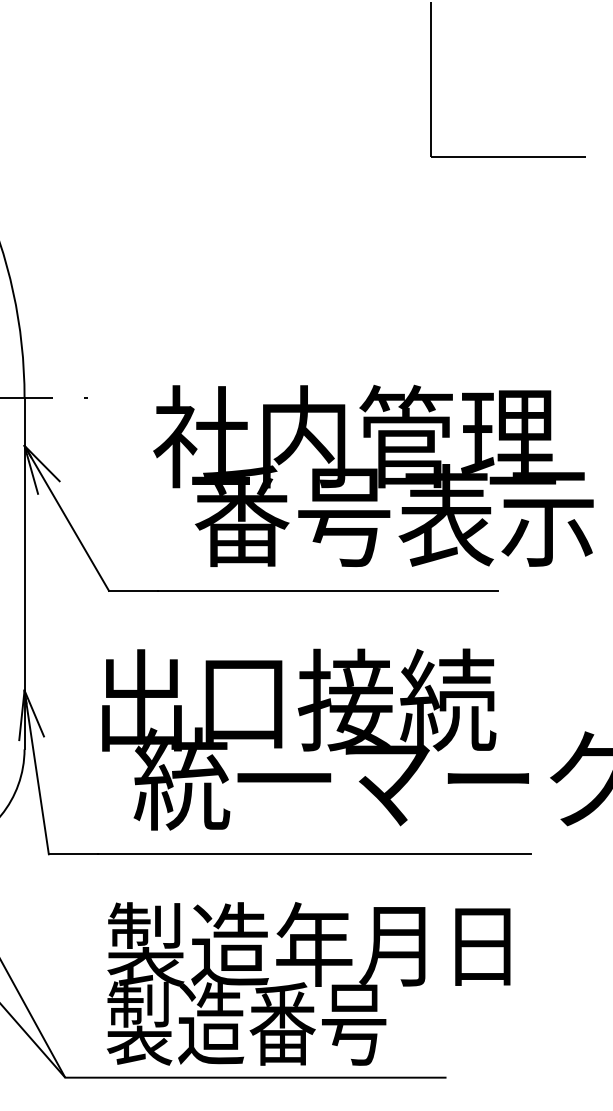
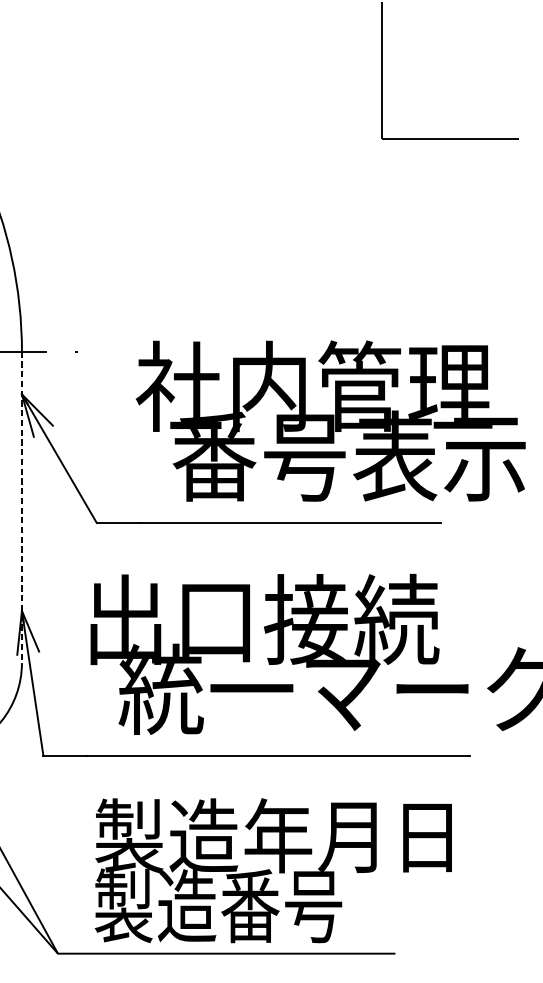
line: (24, 573) -> (21, 507), solid -> dashed

